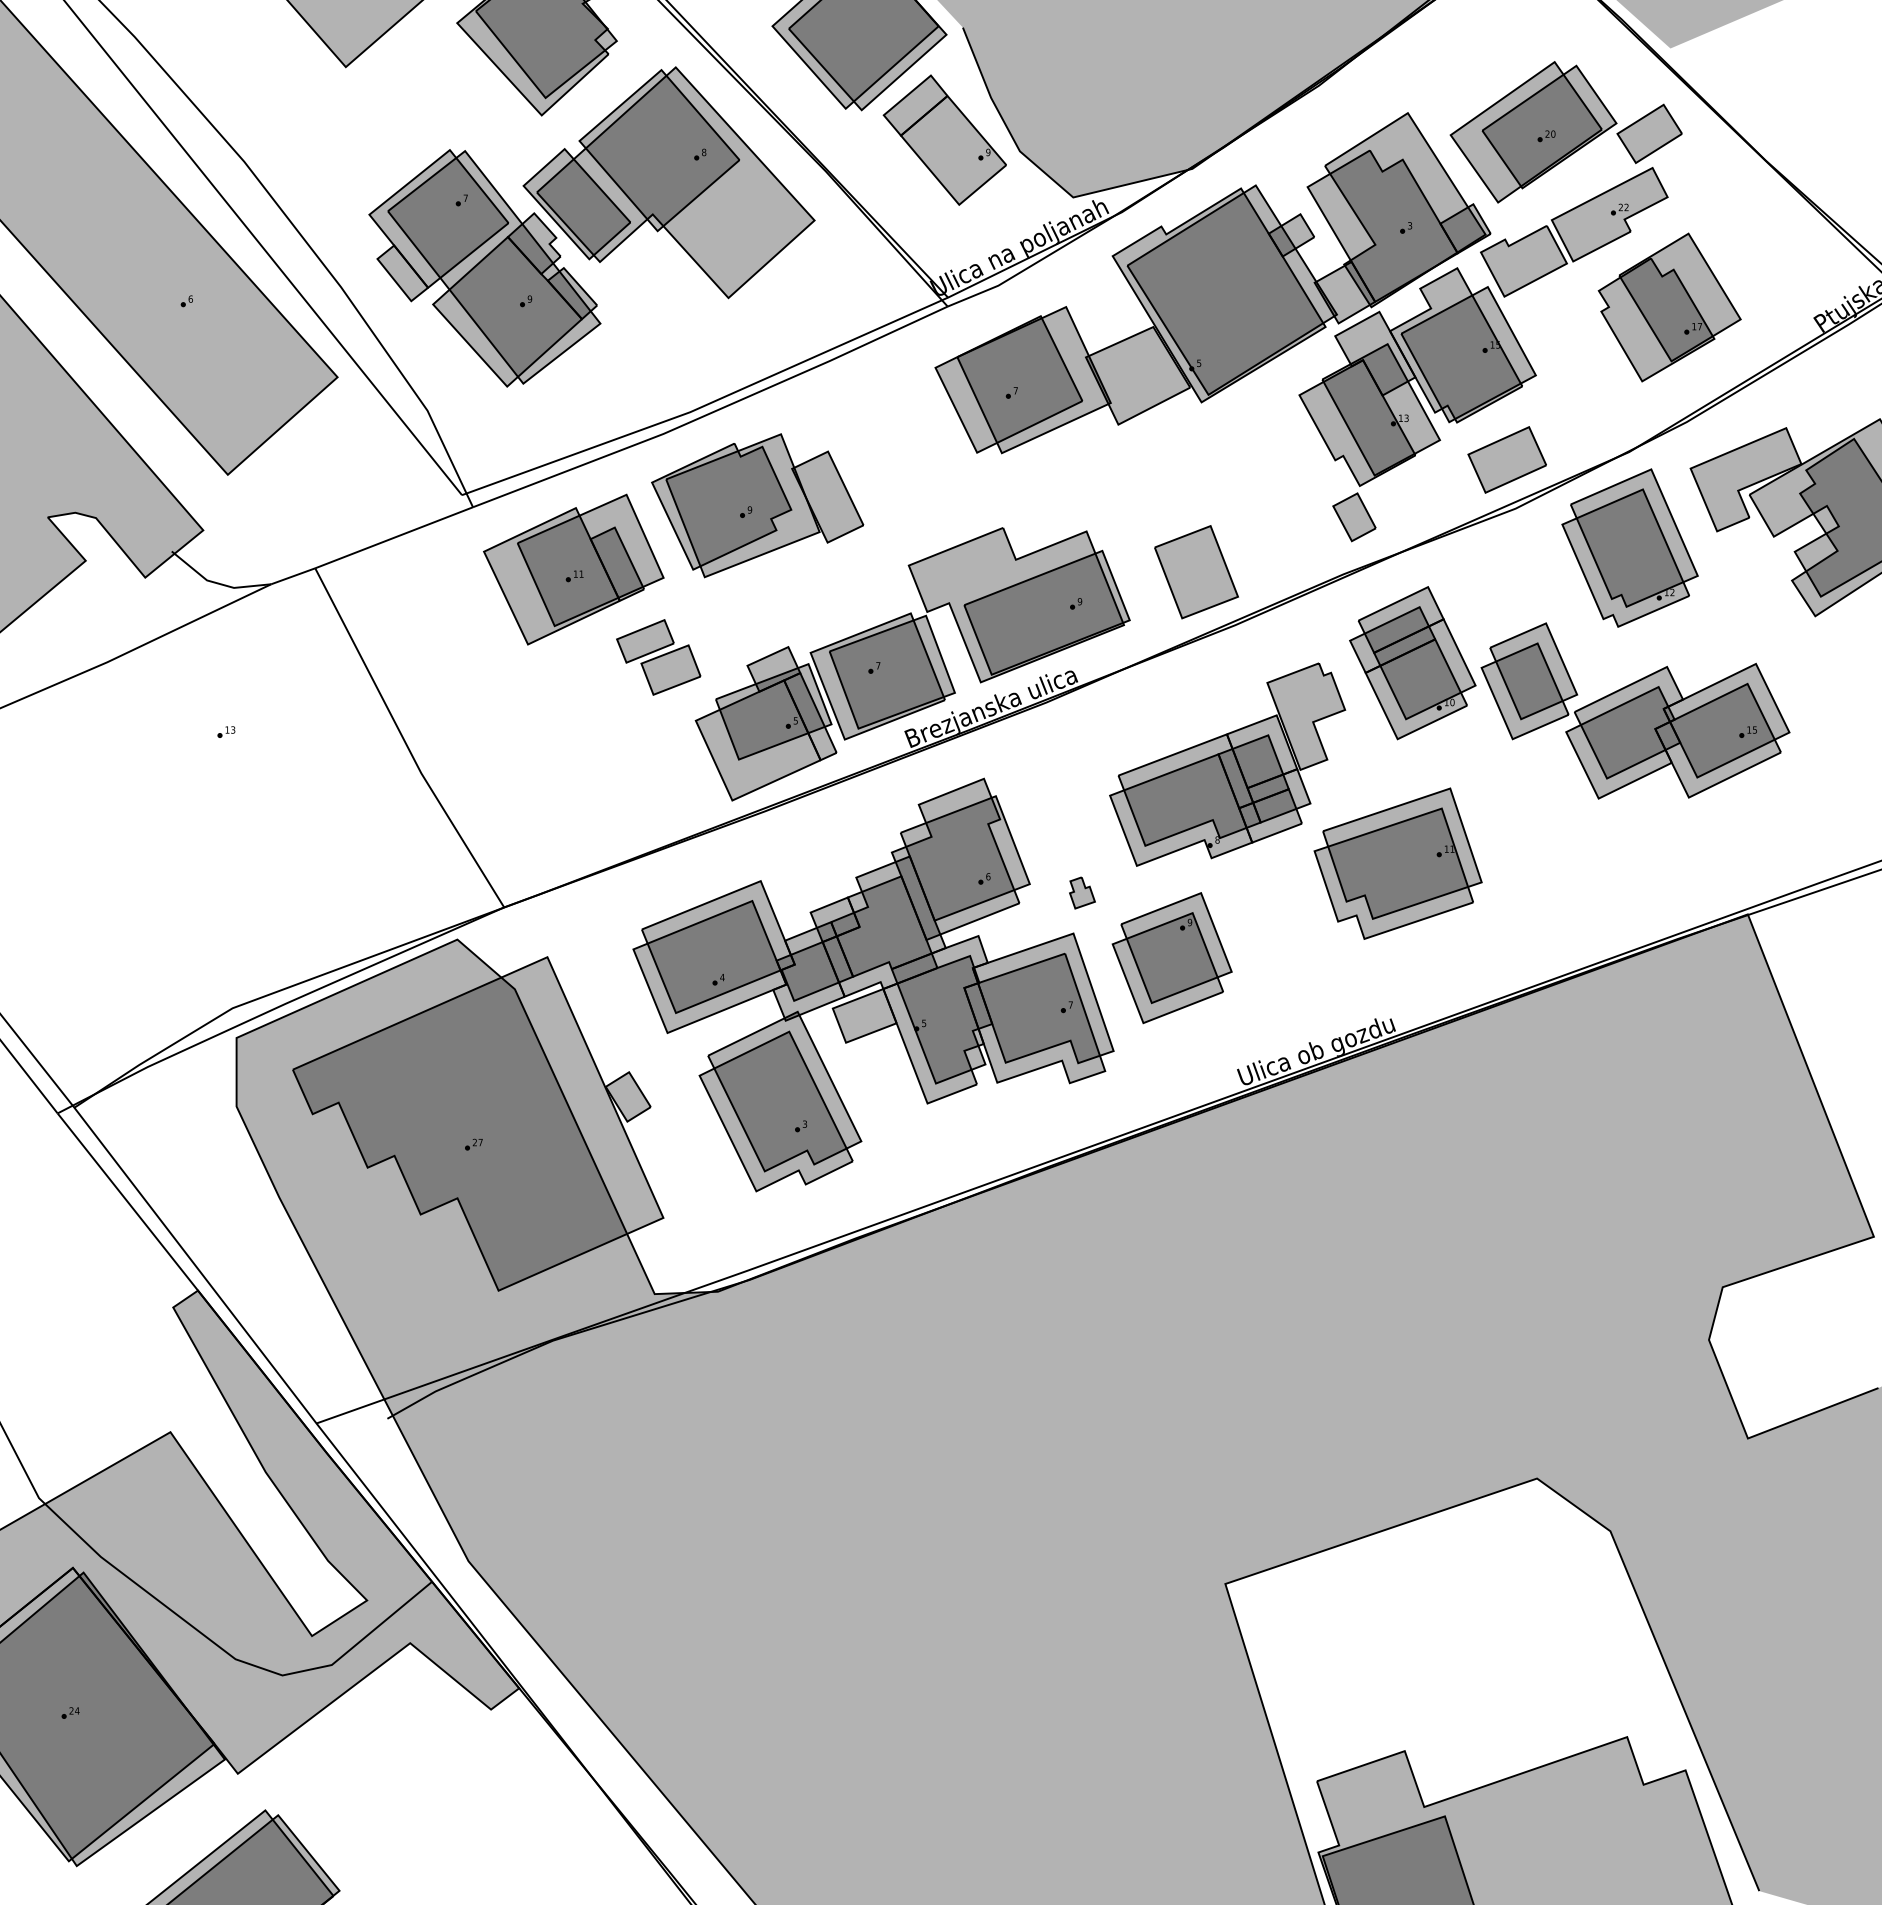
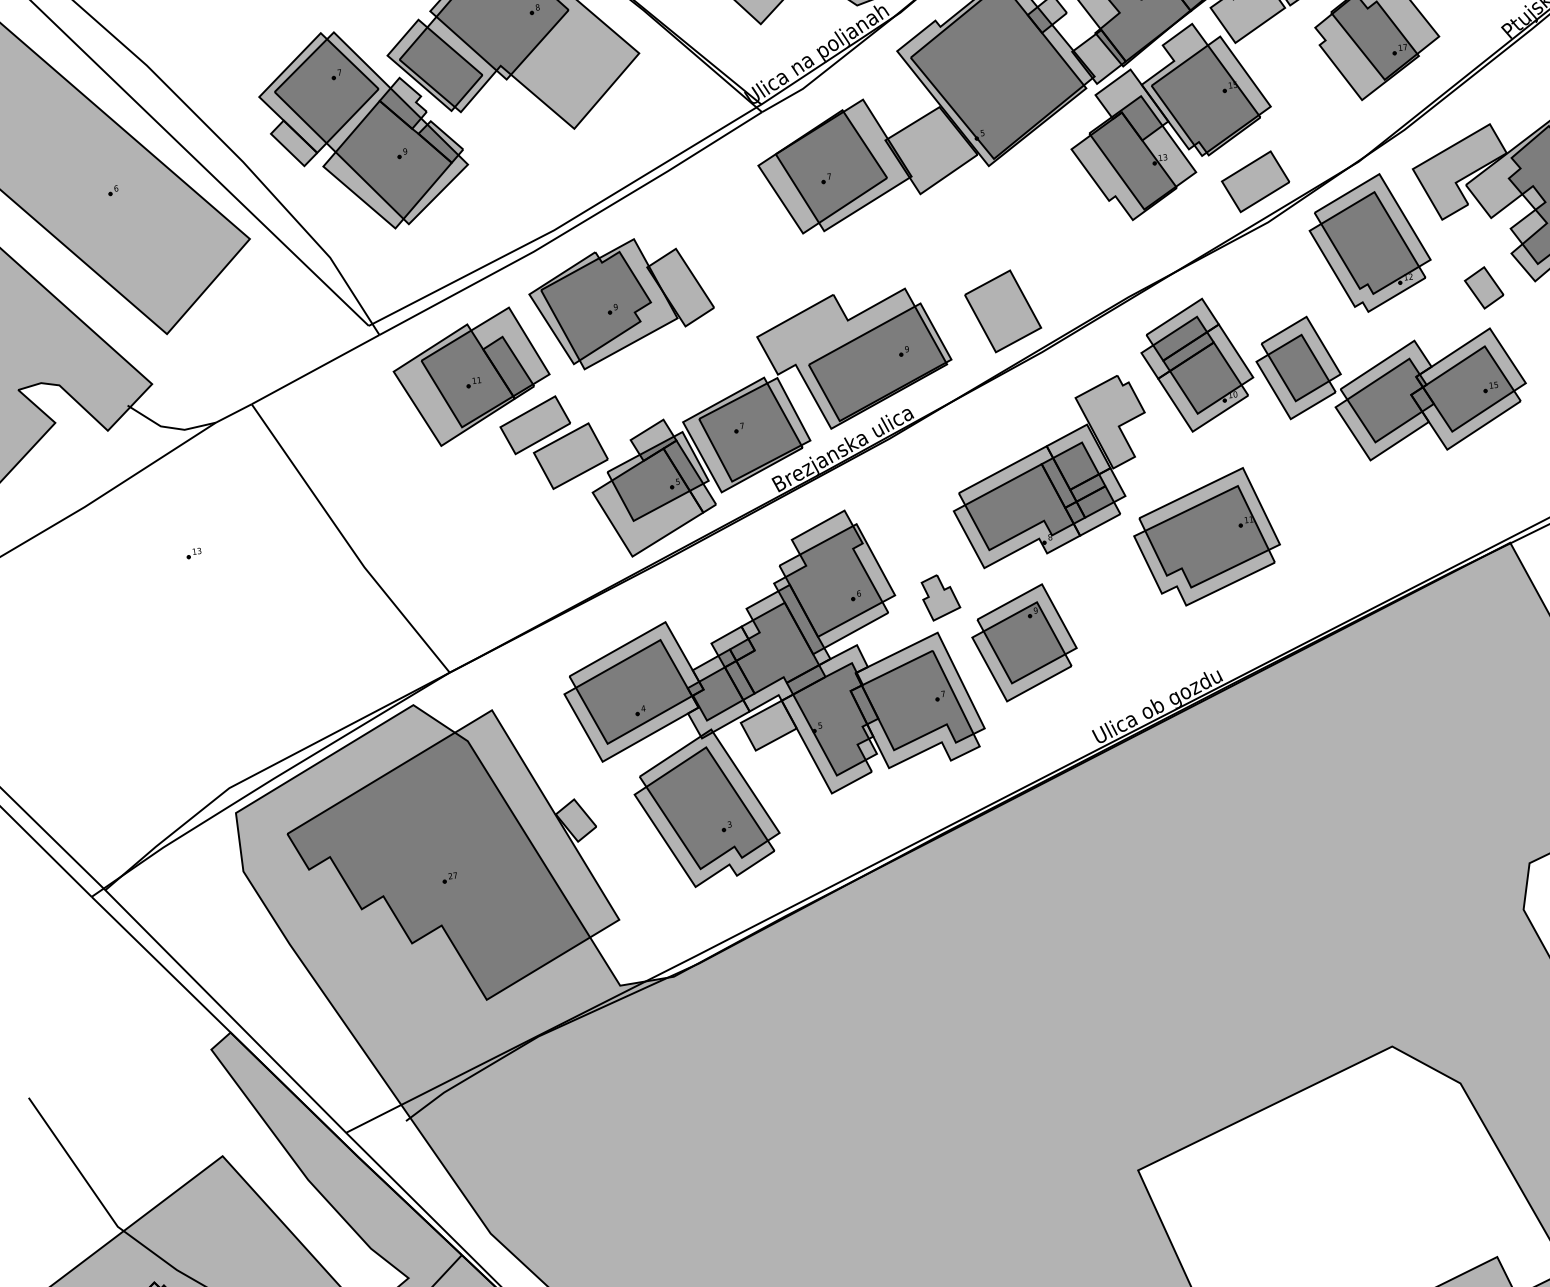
part: (1354, 517) -> (1484, 288), moved
part: (658, 657) -> (553, 442), size x1.43
part: (1082, 892) -> (940, 596), size x1.67

